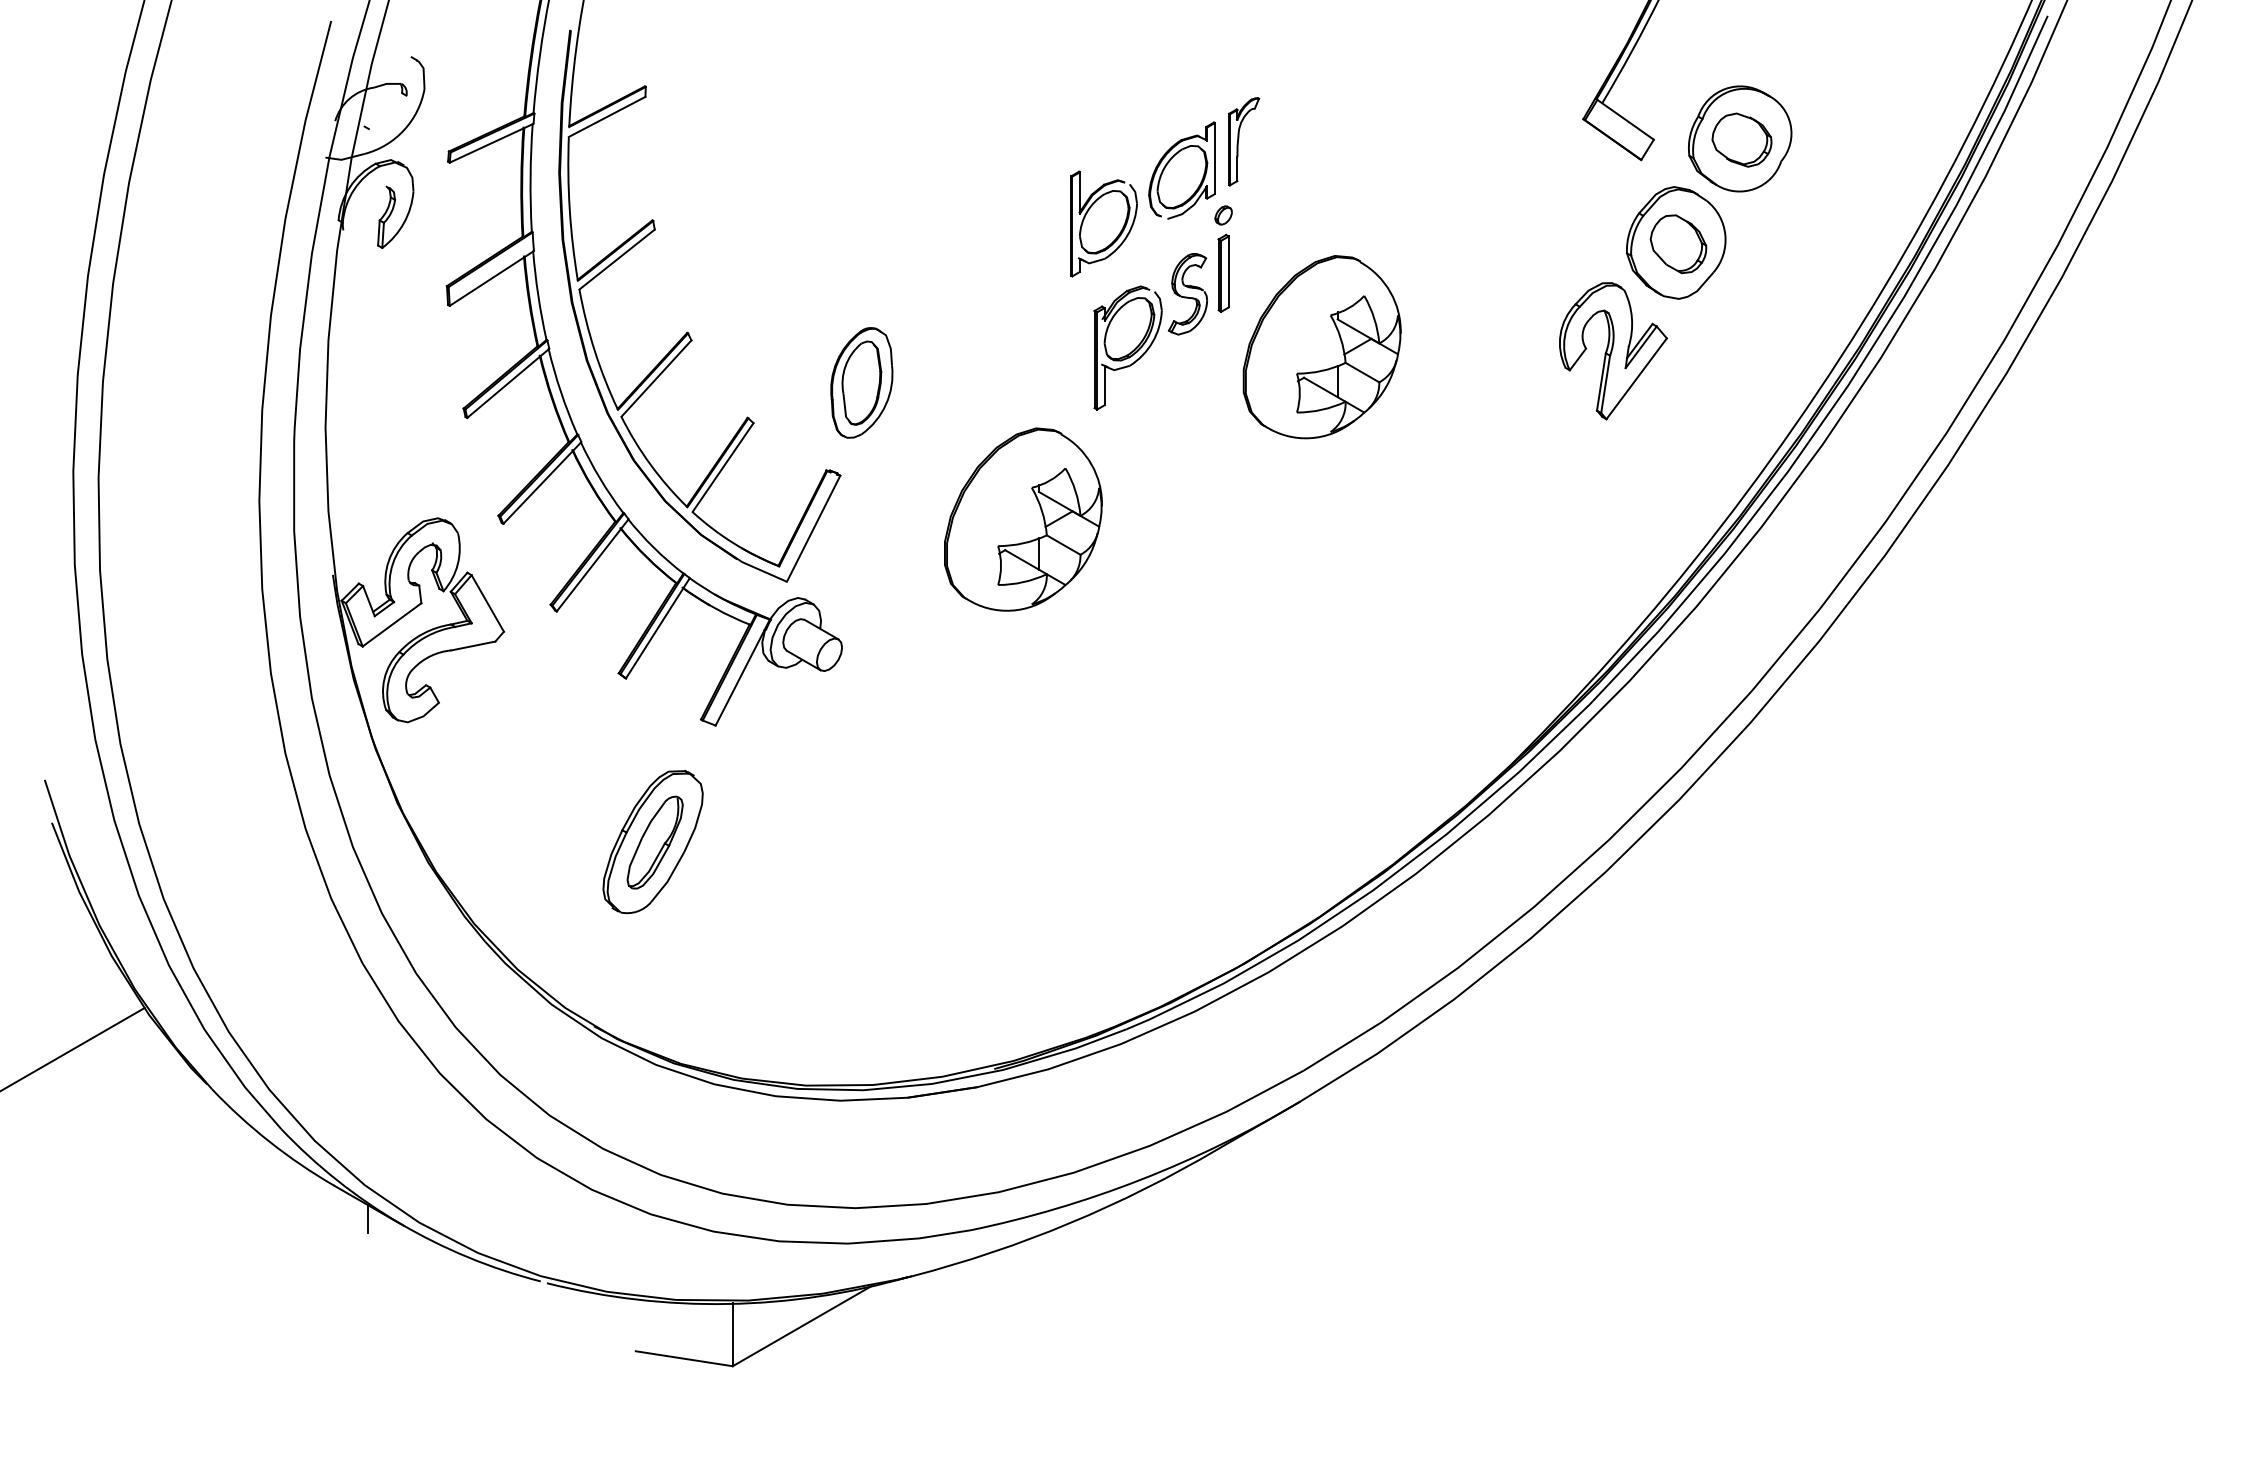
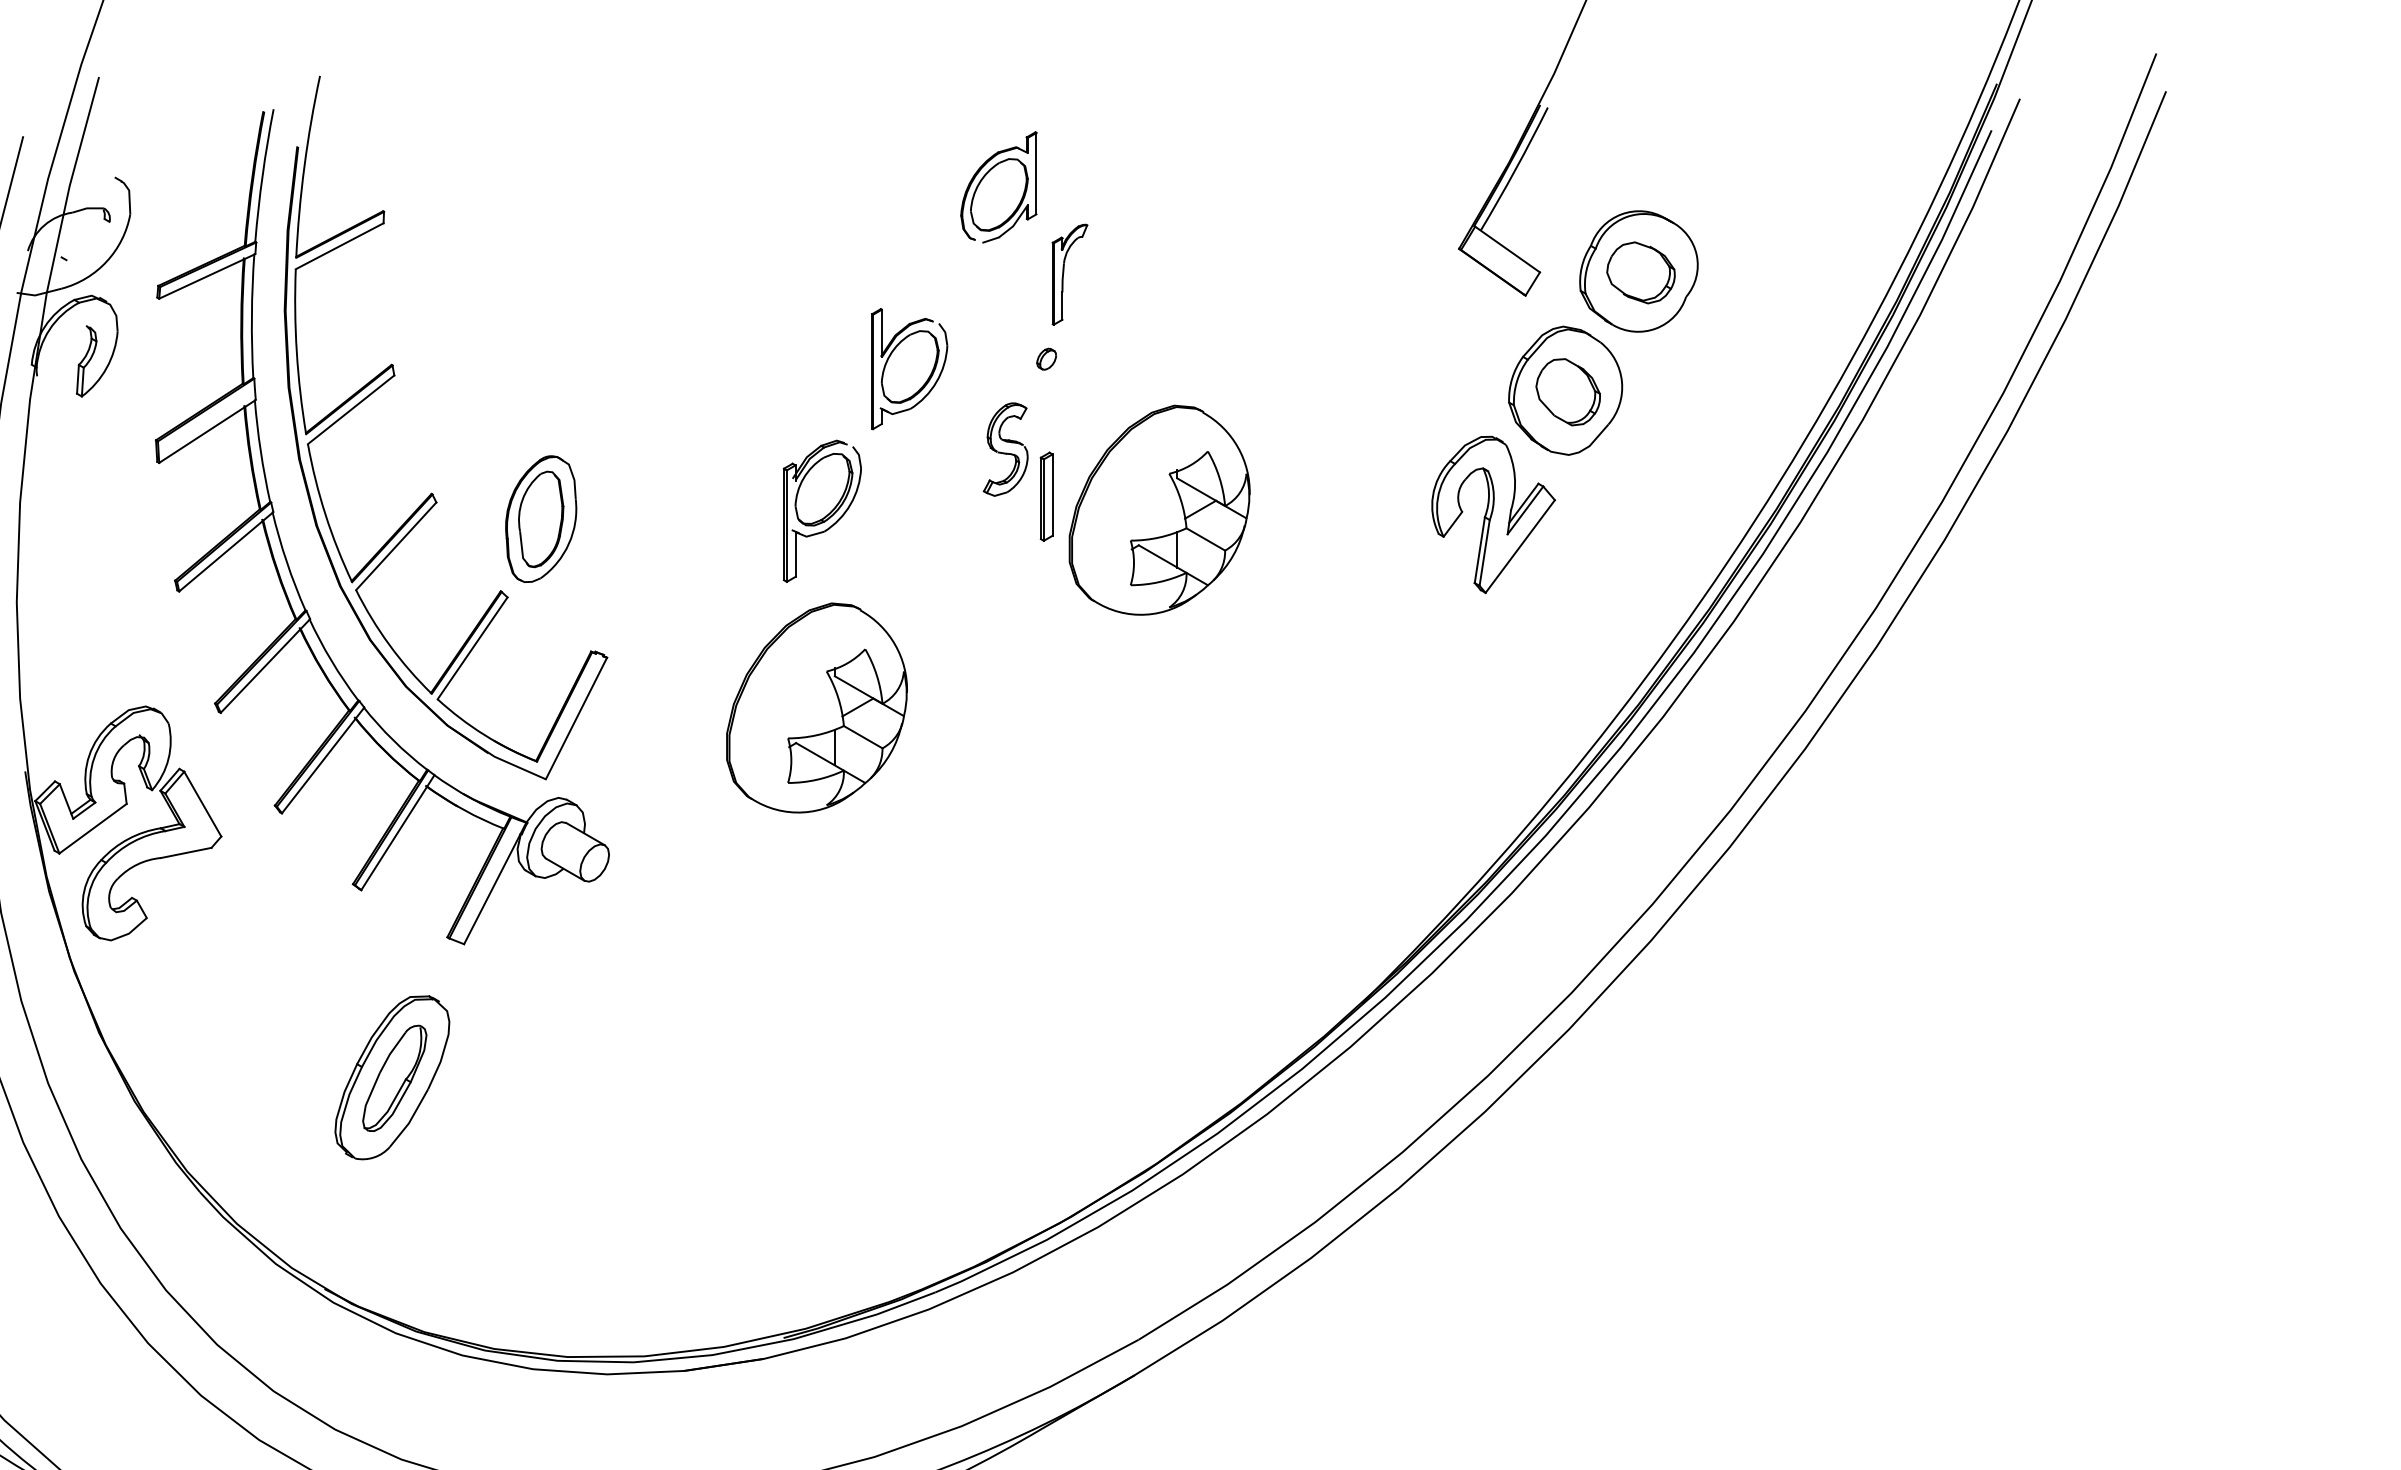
part: (1181, 170) -> (998, 187), moved
part: (1223, 272) -> (1046, 495), moved
part: (1127, 347) -> (821, 510), moved
part: (861, 382) -> (540, 518), moved

